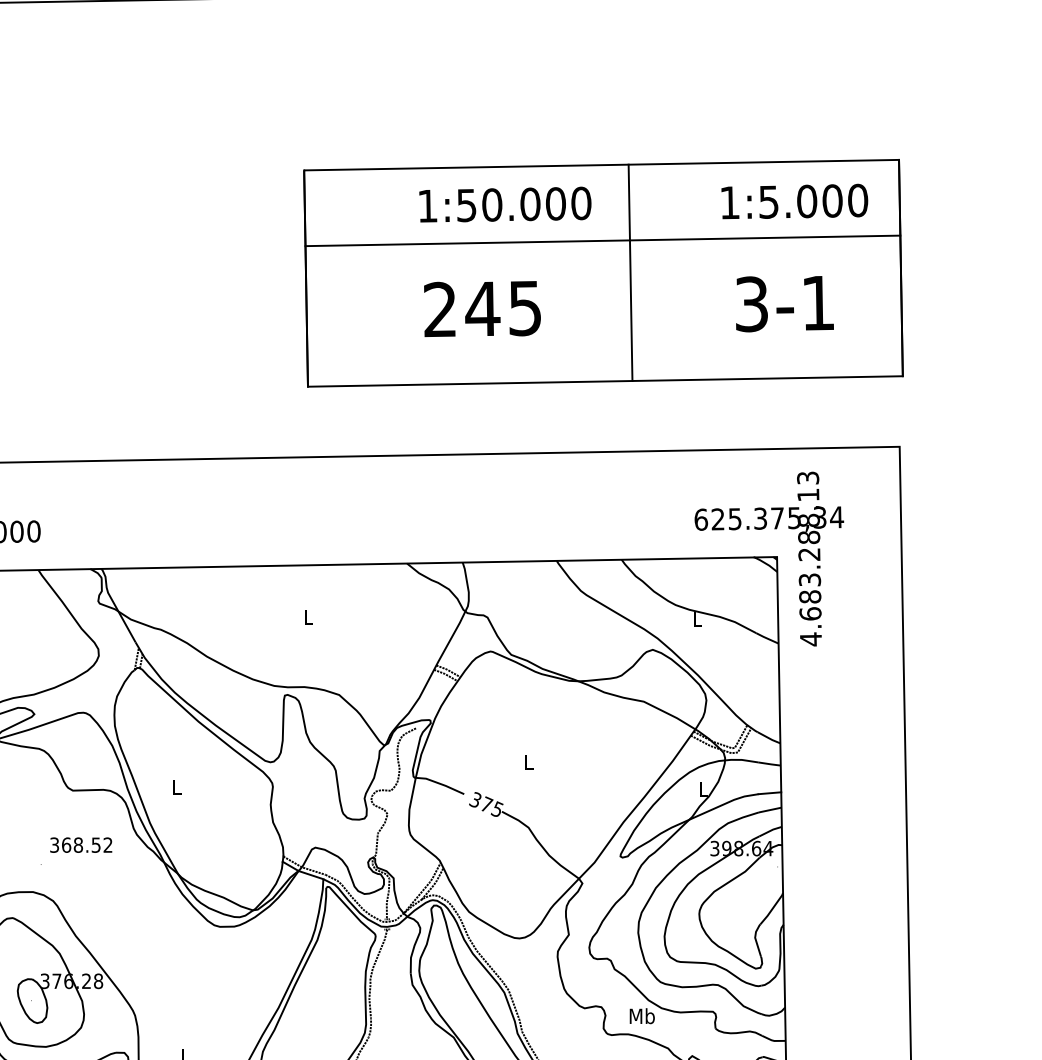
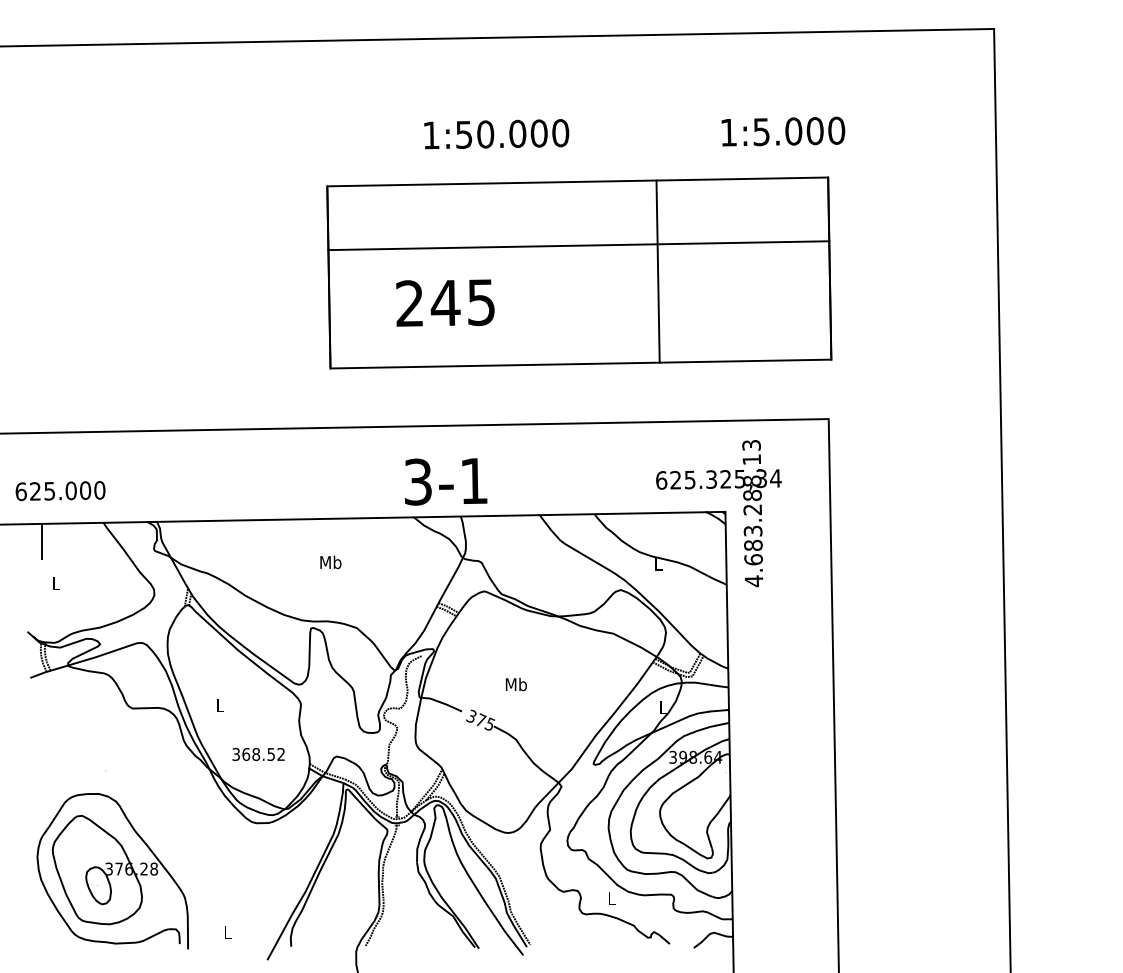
text: (794, 201) -> (783, 131), moved
text: (505, 205) -> (496, 134), moved
line: (629, 272) -> (657, 271), moved
text: (785, 303) -> (446, 481), moved
text: (482, 308) -> (445, 302), moved
text: (777, 518) -> (725, 479), 625.375,34 -> 625.325,34
text: (307, 617) -> (330, 562), L -> Mb
text: (527, 762) -> (515, 684), L -> Mb
text: (81, 845) -> (258, 754), moved
text: (641, 1016) -> (611, 898), Mb -> L

